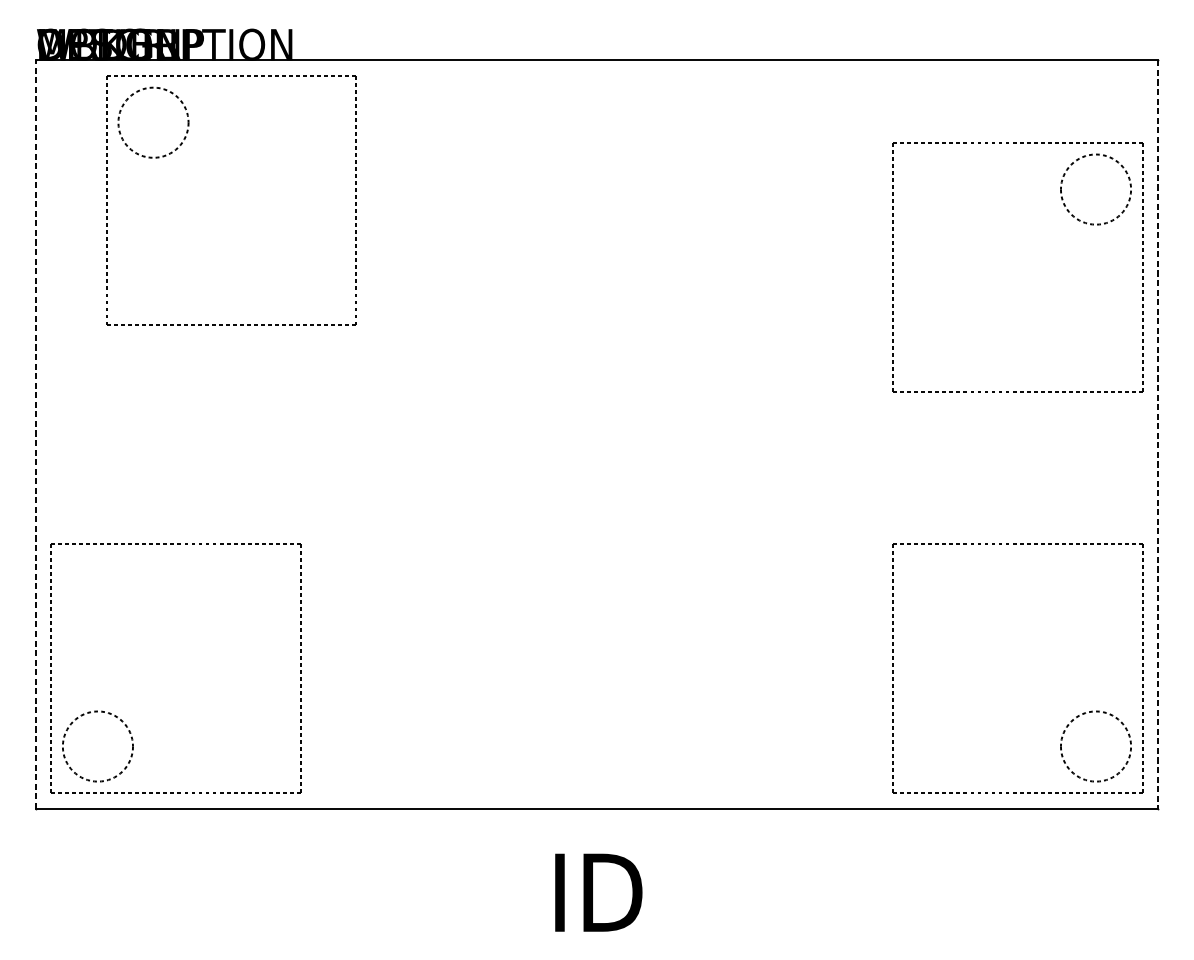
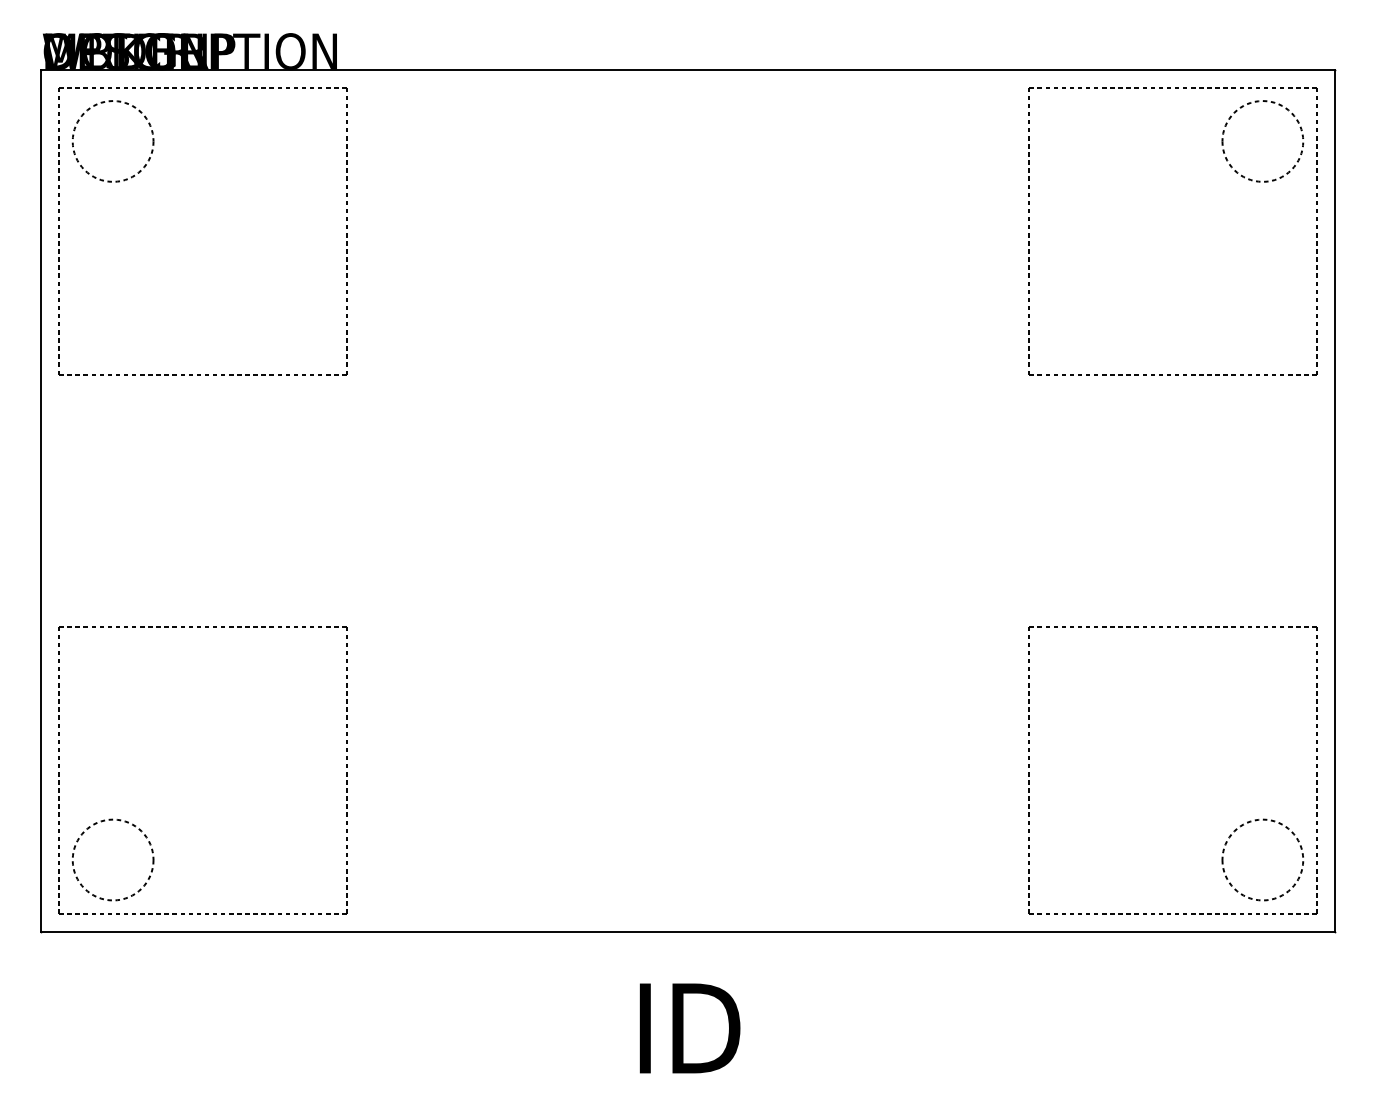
part: (178, 148) -> (141, 171), moved
part: (1071, 215) -> (1234, 171), moved
line: (35, 434) -> (41, 500), dashed -> solid
line: (1158, 435) -> (1334, 501), dashed -> solid

